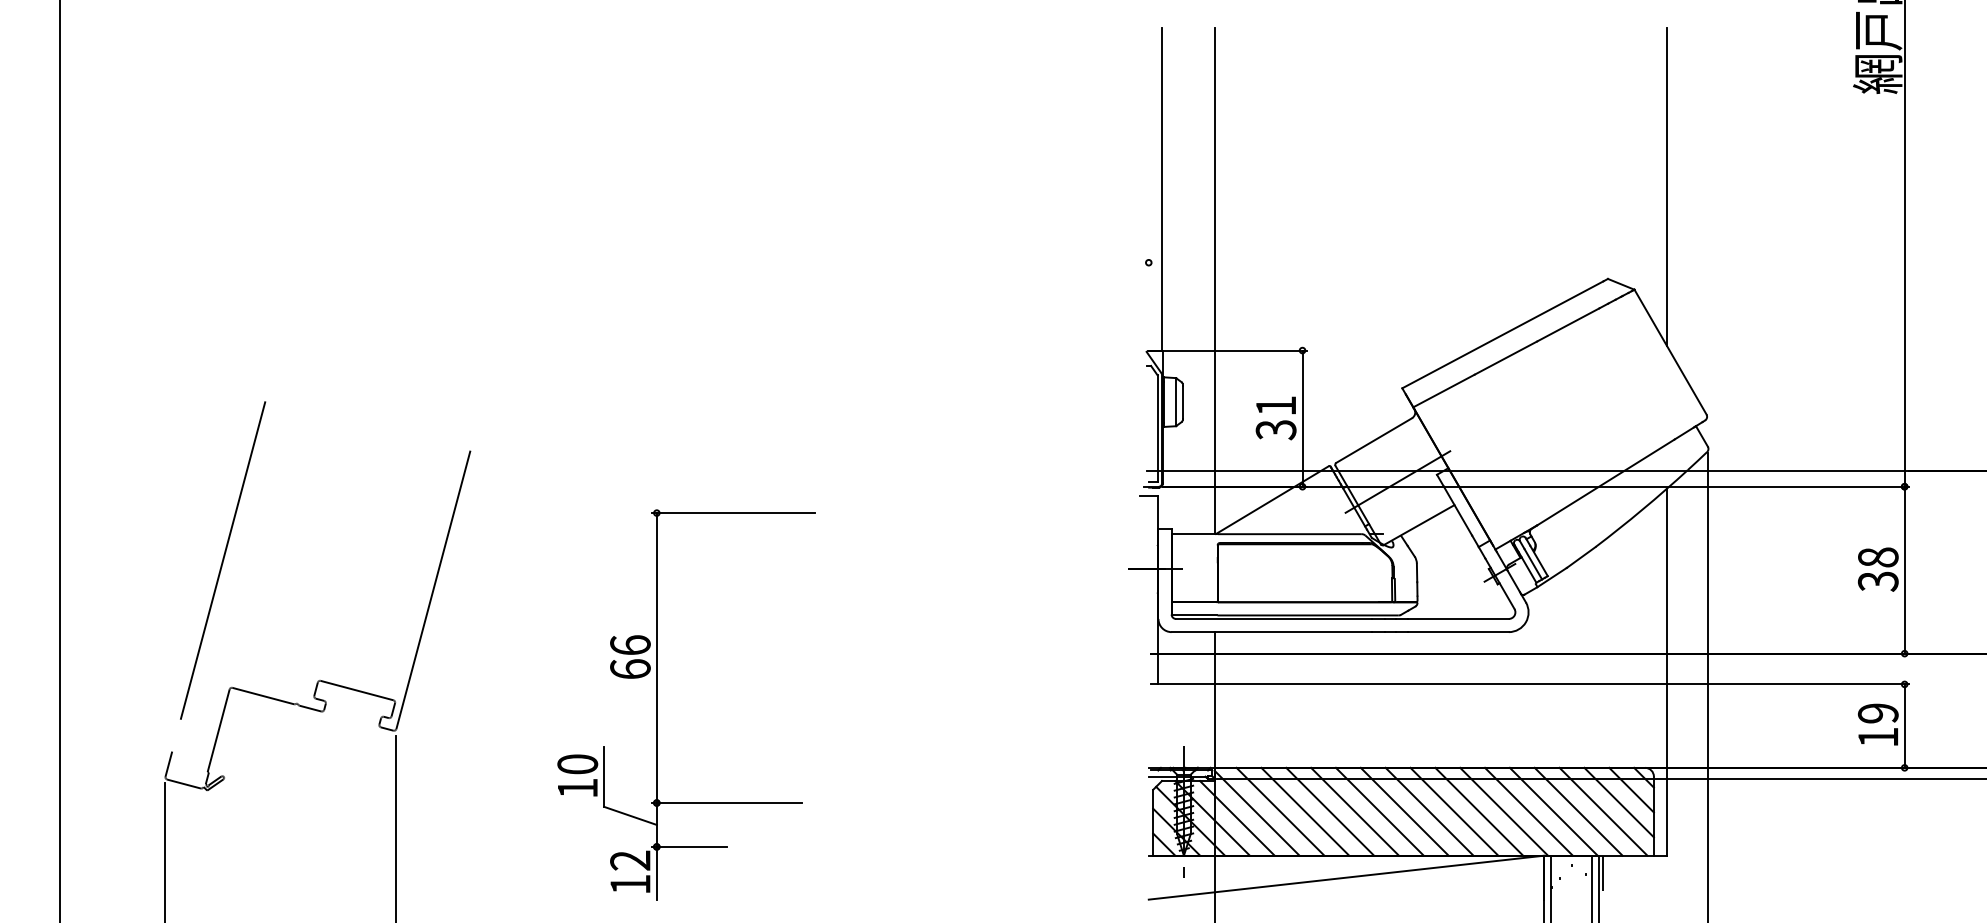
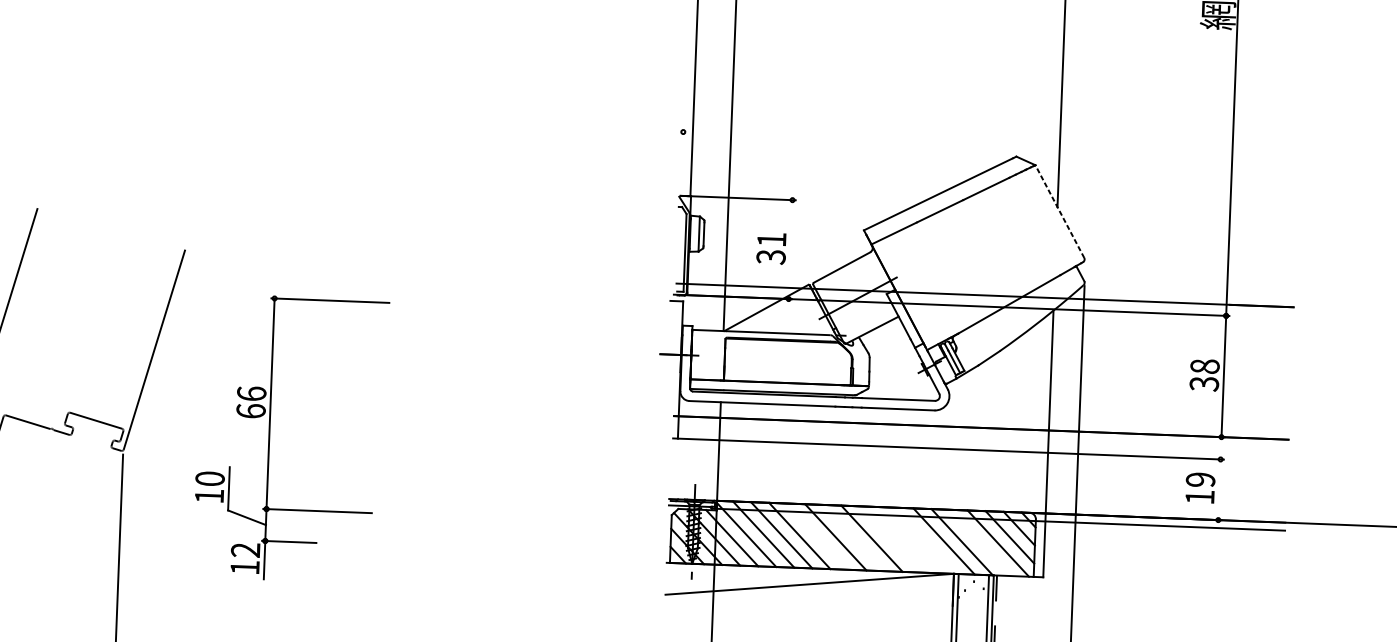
line: (1670, 351) -> (1059, 211), solid -> dashed
line: (1302, 418) -> (790, 249), removed
part: (657, 704) -> (269, 437), moved
line: (1904, 725) -> (1219, 489), removed
line: (1354, 811) -> (817, 536), removed
line: (1404, 811) -> (853, 537), removed
line: (1454, 811) -> (890, 539), removed
line: (1479, 811) -> (908, 539), removed
line: (1504, 811) -> (926, 540), removed
line: (1578, 811) -> (980, 542), removed

